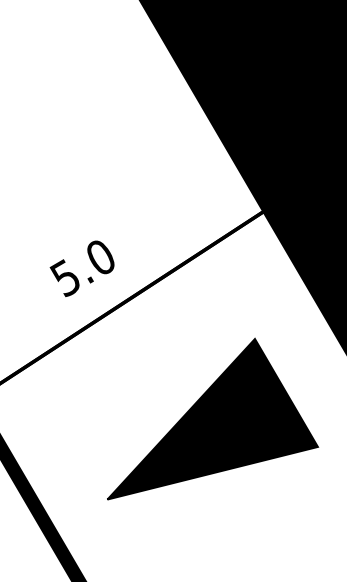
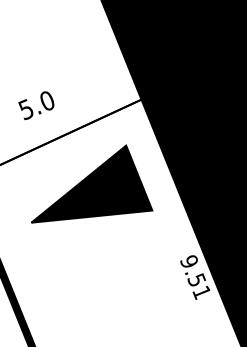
text: (82, 268) -> (36, 105), moved
part: (205, 414) -> (92, 183), moved

